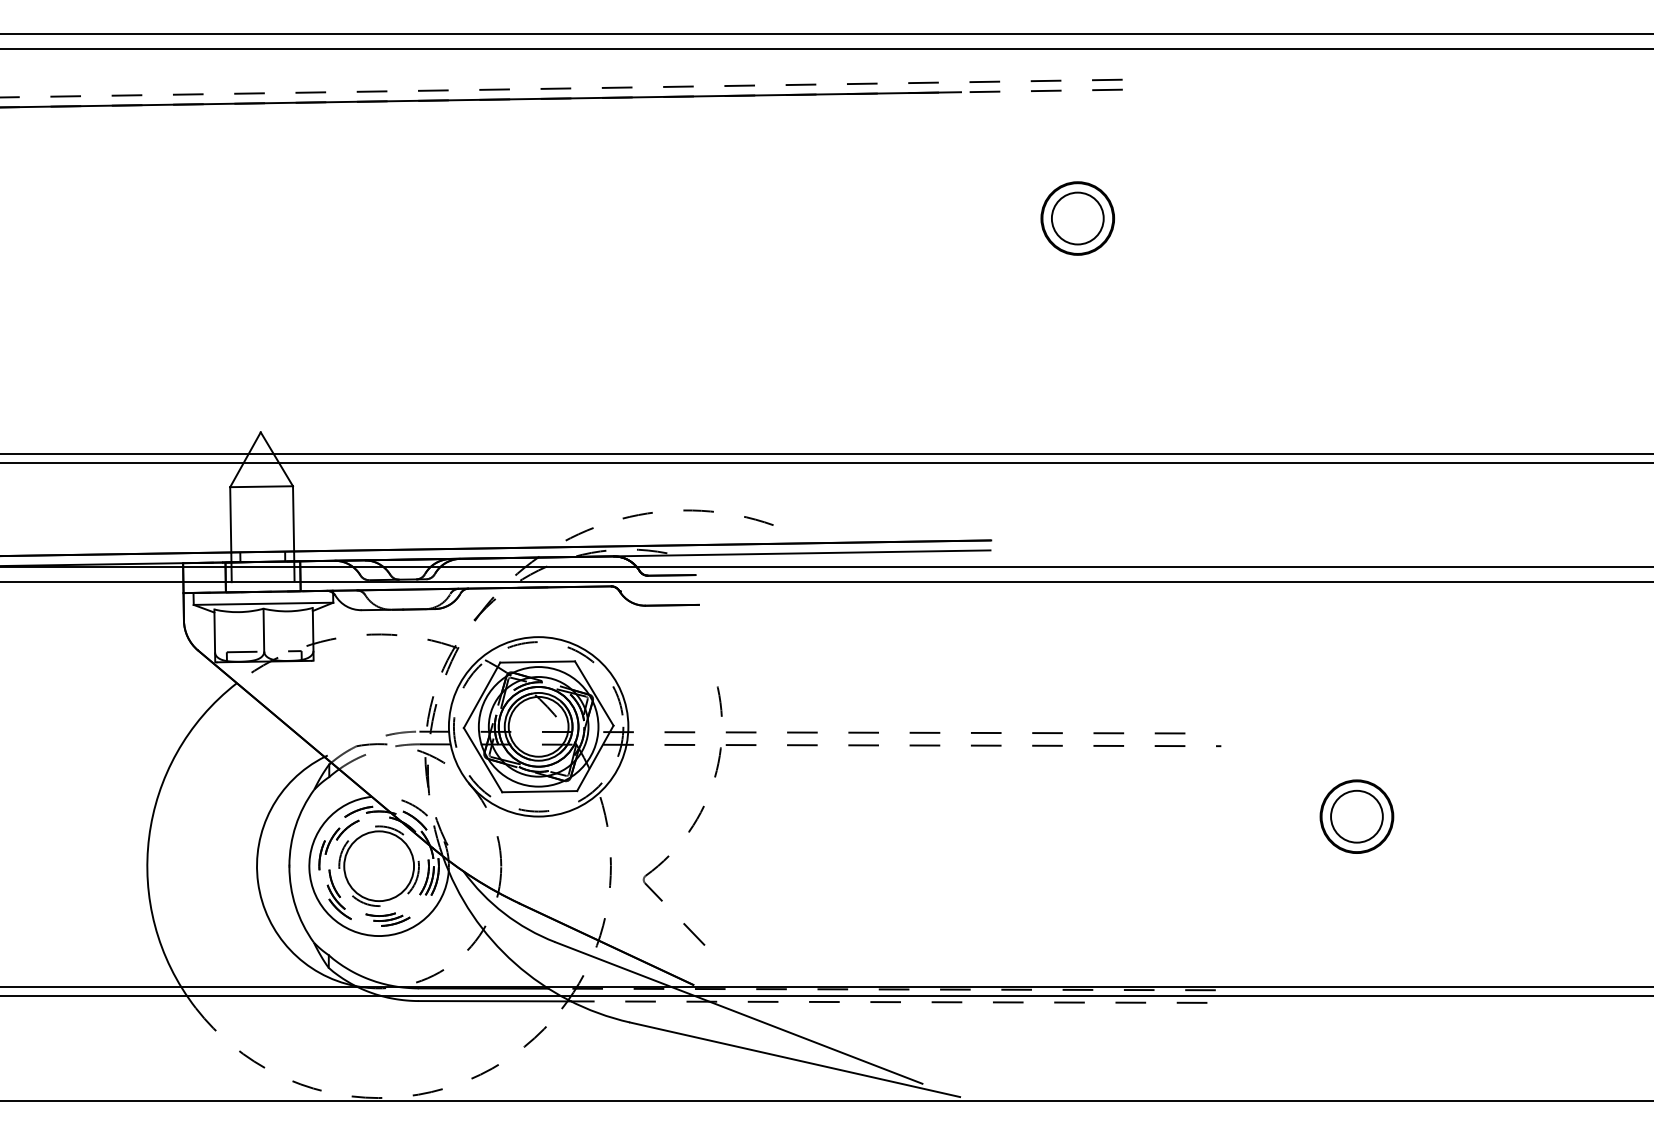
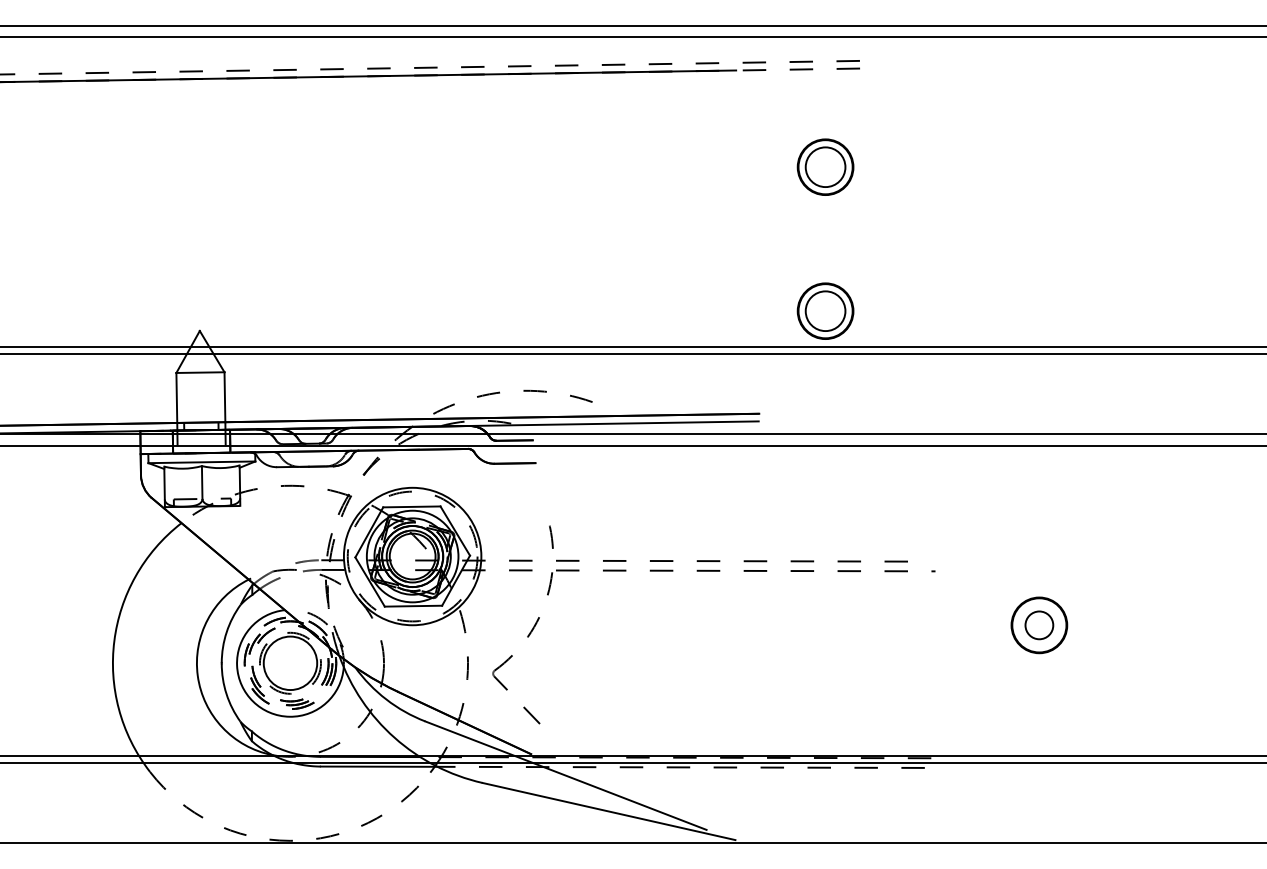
part: (1077, 406) -> (825, 311), added
circle: (1356, 816) -> (1039, 625), size x0.7

